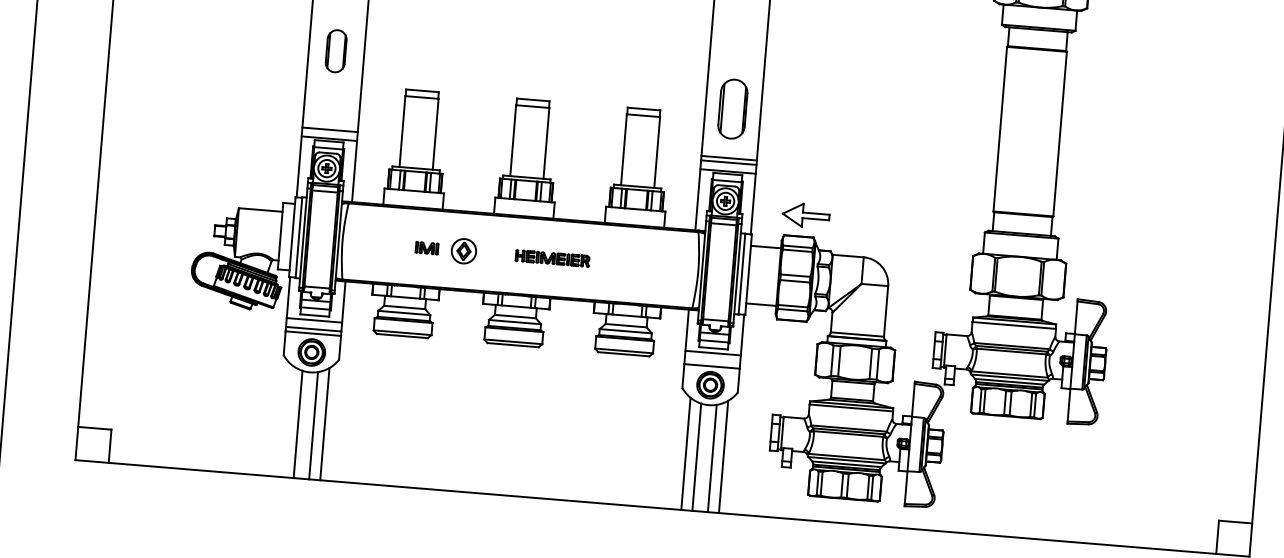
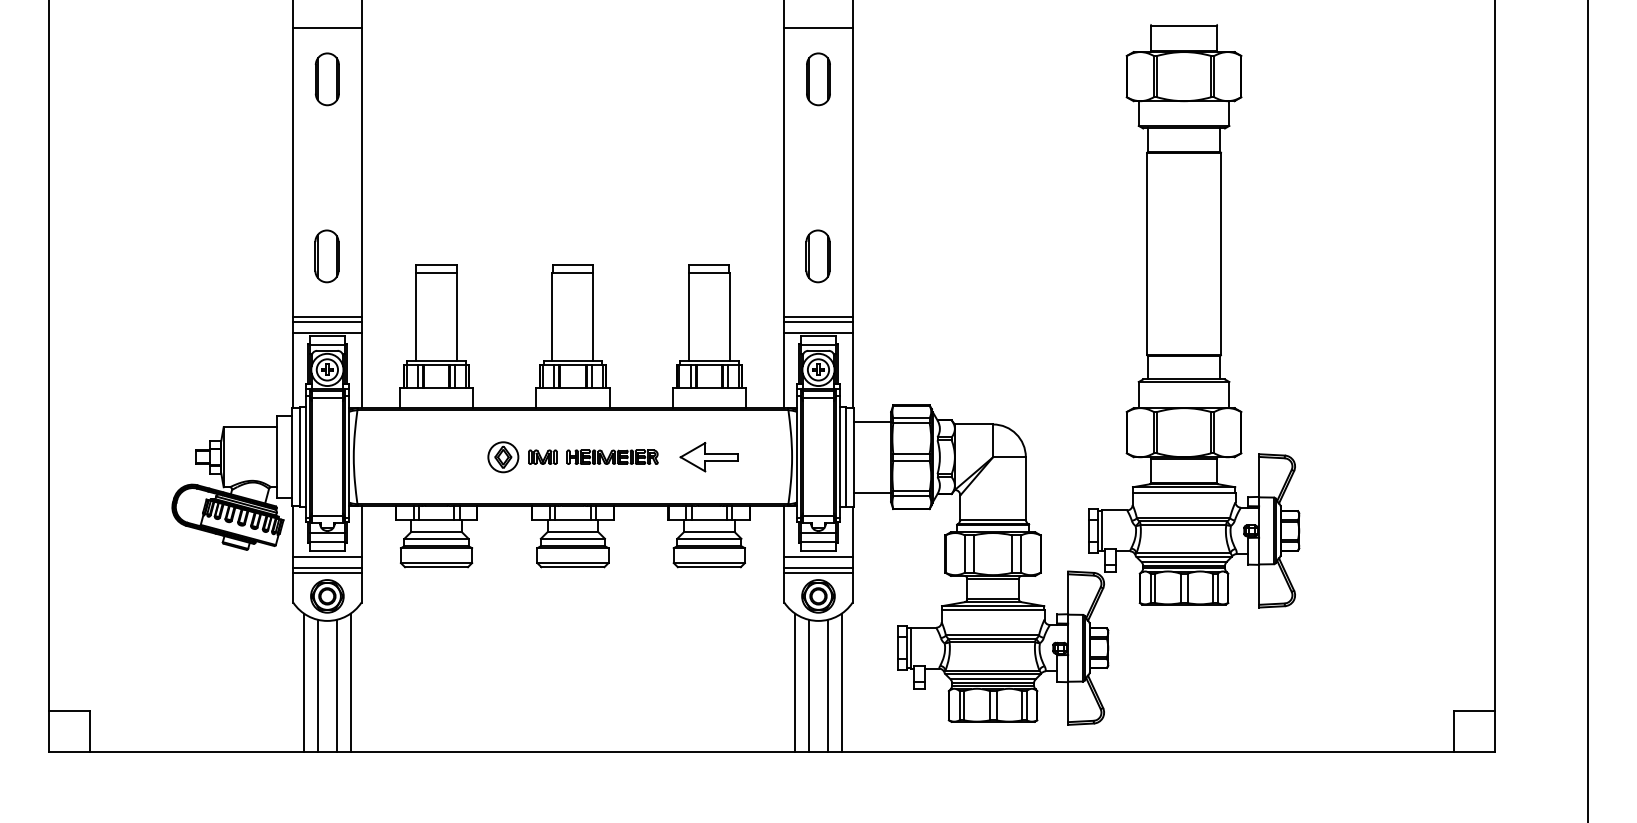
part: (335, 51) -> (326, 256), moved
part: (732, 109) -> (817, 256), size x0.71
line: (330, 125) -> (327, 316), added
part: (805, 215) -> (708, 457), moved
part: (426, 247) -> (542, 456), moved
line: (712, 361) -> (818, 567), added
line: (287, 420) -> (304, 682), added

